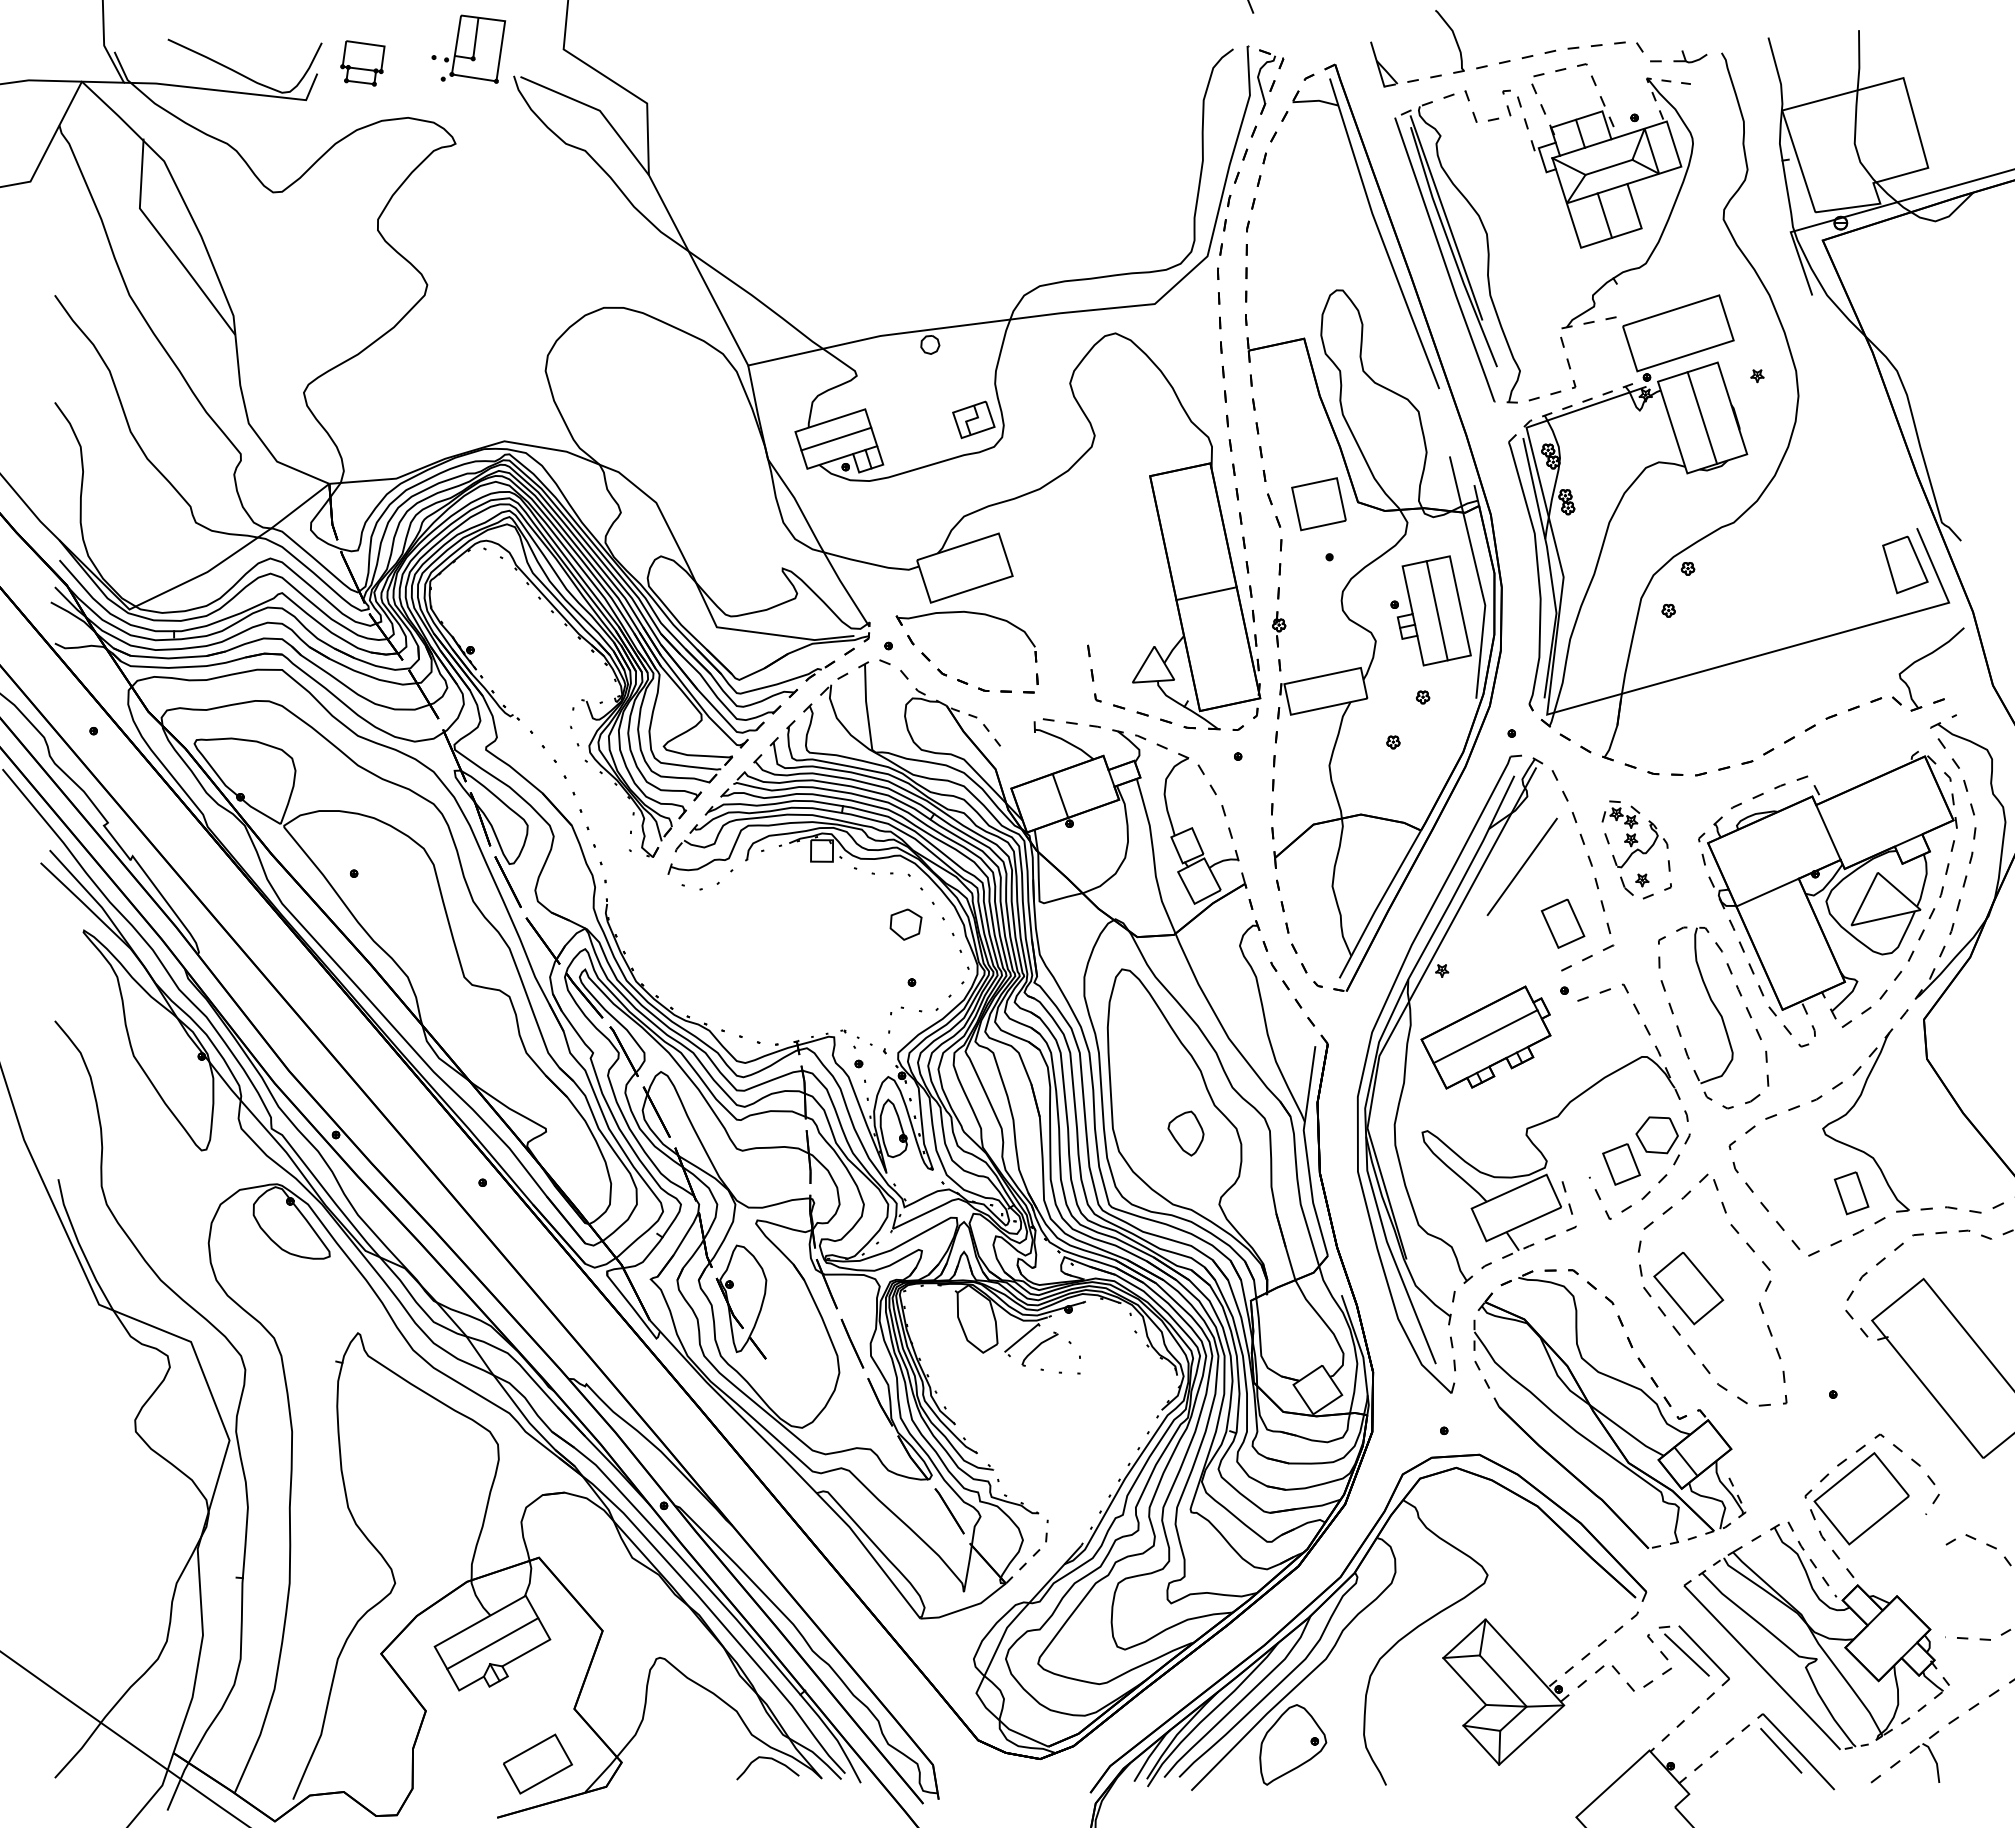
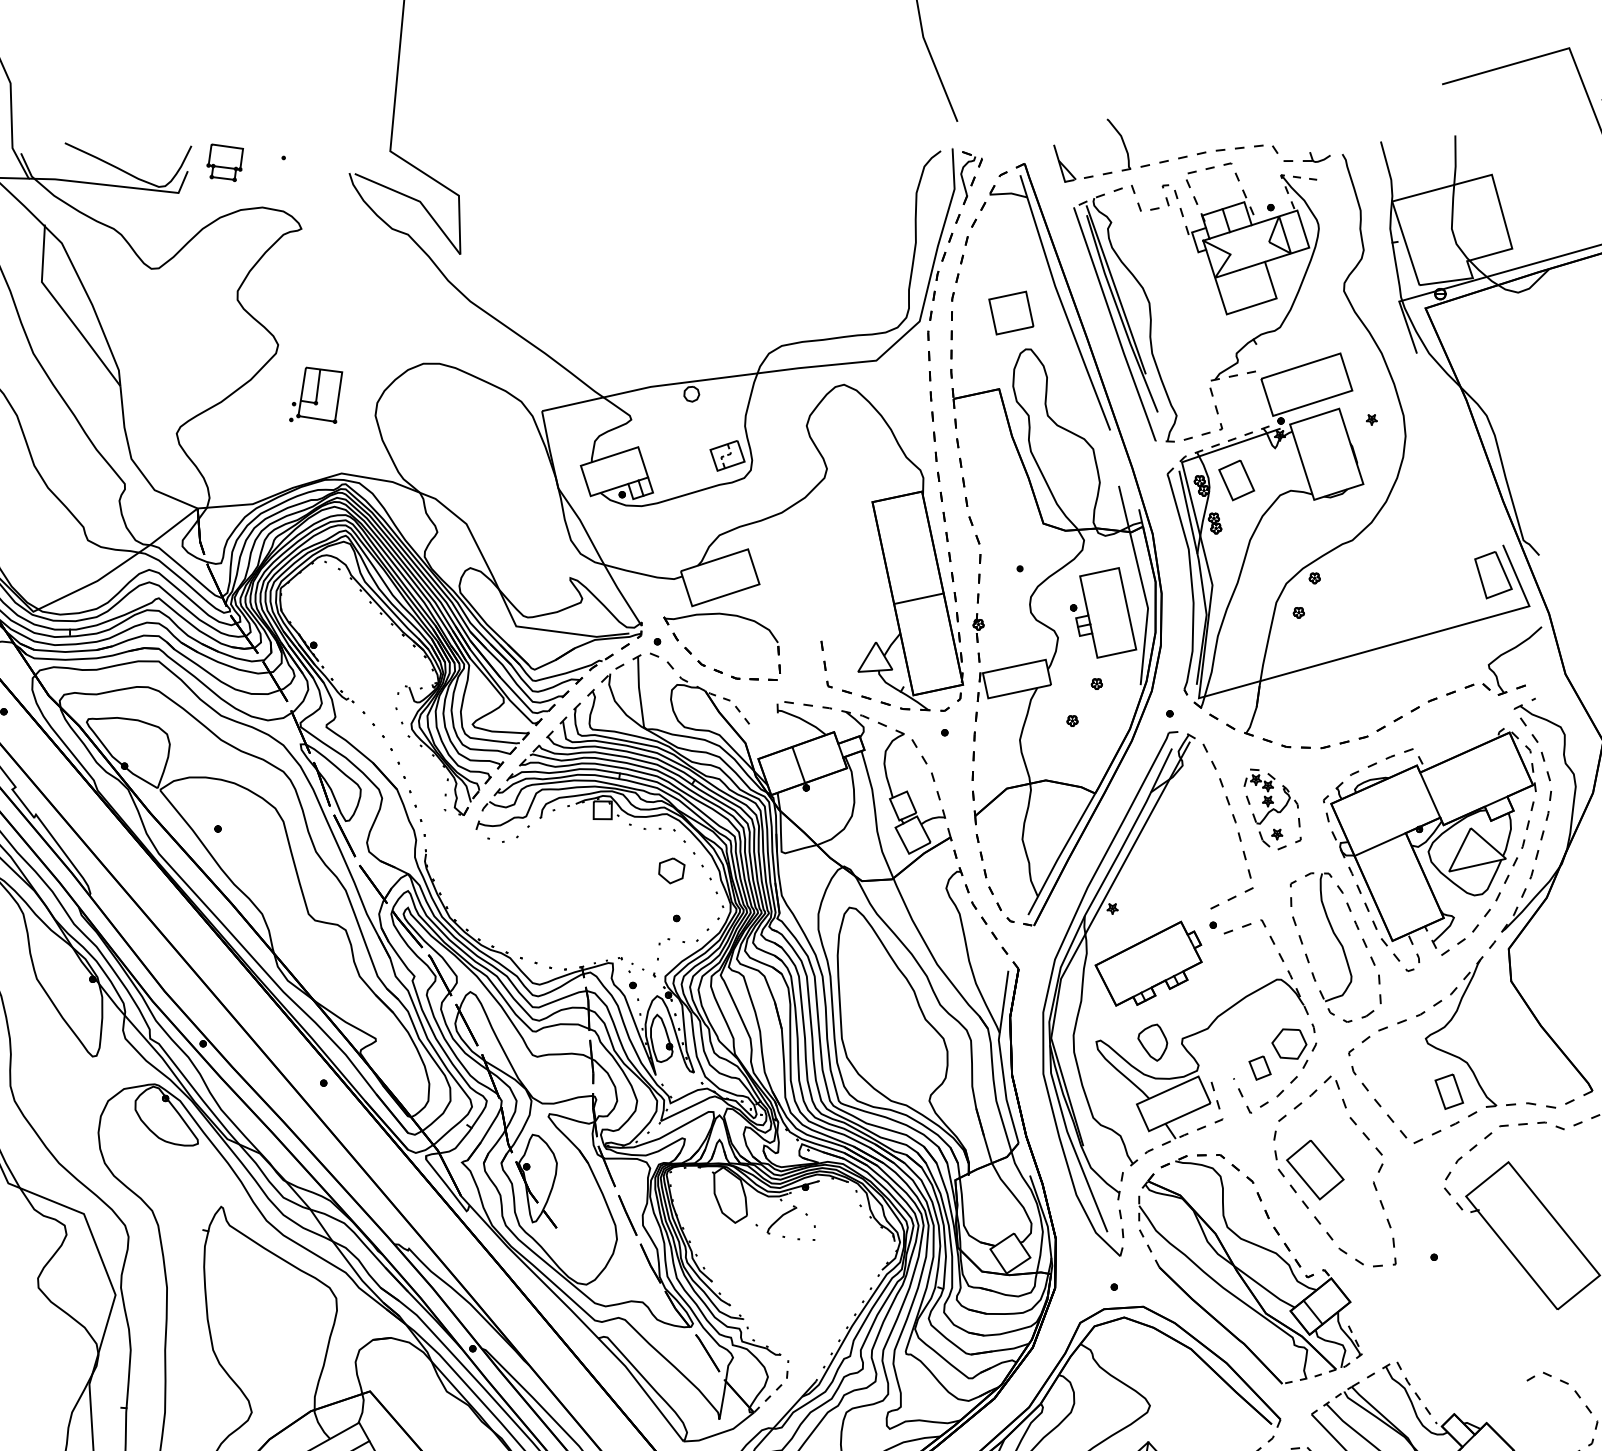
part: (473, 48) -> (316, 394), moved
line: (1608, 166) -> (1249, 247), removed
line: (1604, 215) -> (1246, 287), removed
line: (698, 270) -> (501, 333), removed
line: (1702, 417) -> (1326, 453), removed
line: (971, 419) -> (725, 455), solid -> dashed
line: (836, 438) -> (614, 471), removed
part: (1318, 504) -> (1010, 313), moved
line: (1436, 610) -> (1107, 612), removed
line: (1521, 866) -> (1177, 823), removed
part: (1562, 923) -> (1236, 480), moved
line: (1485, 1036) -> (1148, 962), removed
part: (1185, 1133) -> (1152, 1042), moved
part: (1621, 1164) -> (1260, 1068), size x0.7
line: (1021, 1337) -> (766, 1210), removed
part: (1871, 1505) -> (1465, 1348), removed

